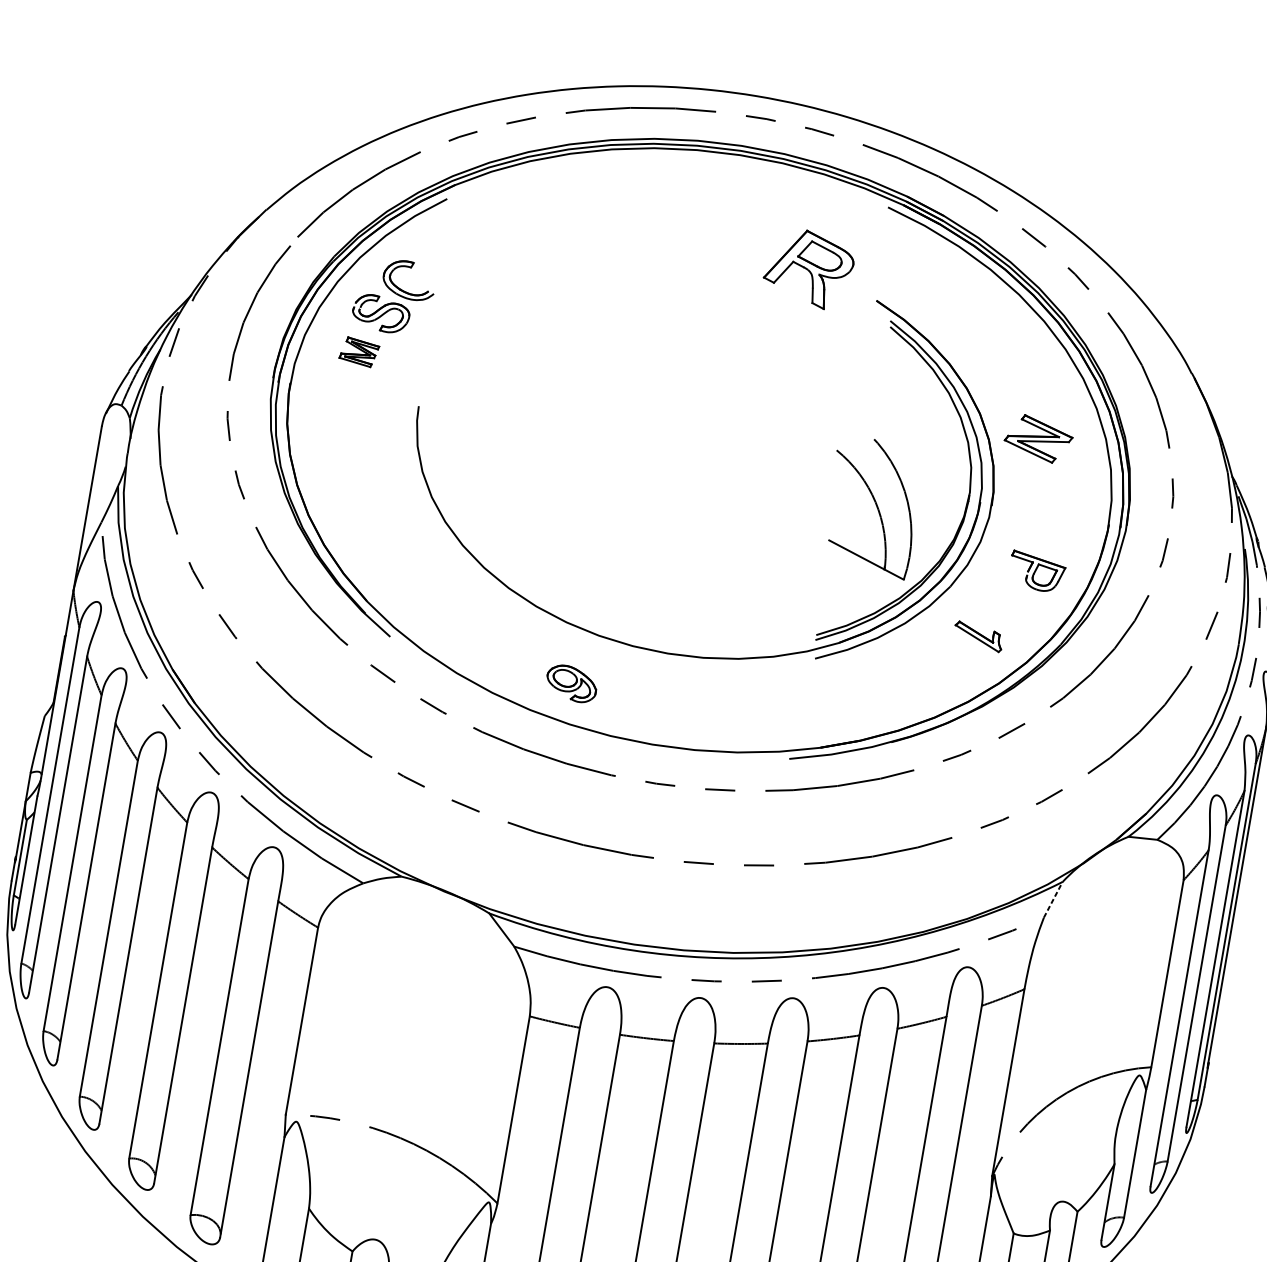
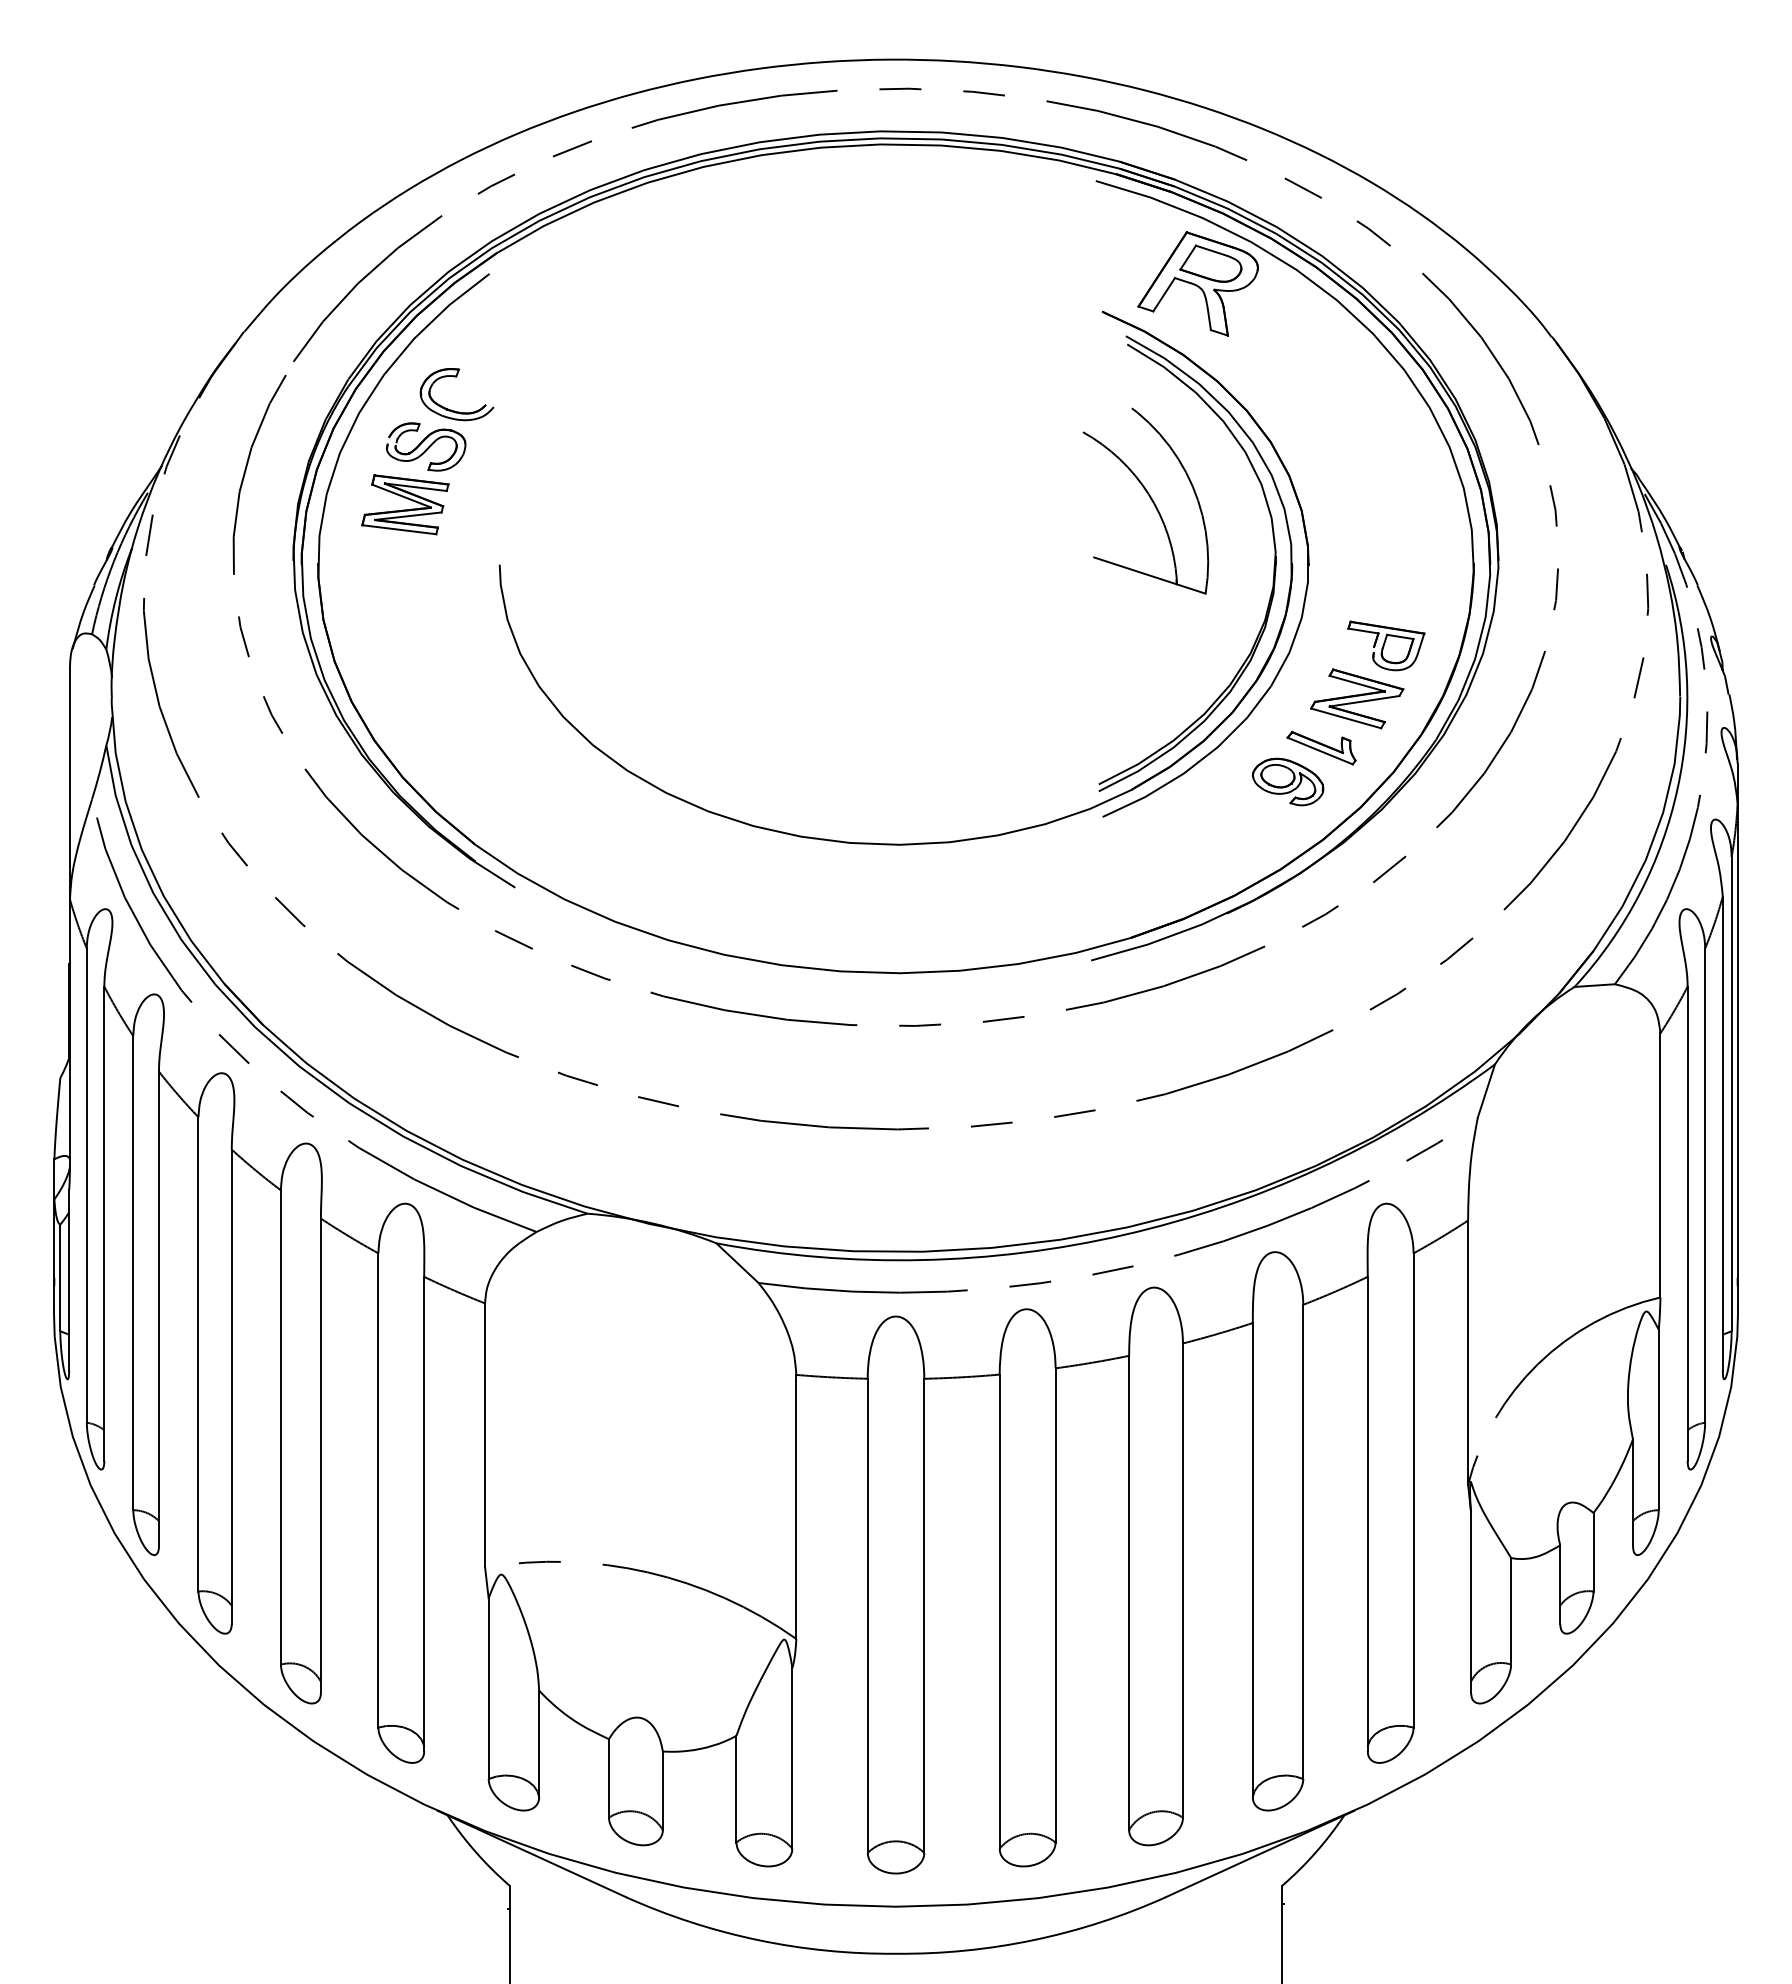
part: (808, 268) -> (1197, 283), moved
part: (359, 352) -> (405, 504), size x1.67
part: (1038, 438) -> (1357, 698), moved
part: (872, 506) -> (1145, 500), moved
part: (571, 683) -> (1287, 781), moved
line: (1053, 899) -> (1486, 1090), dashed -> solid

